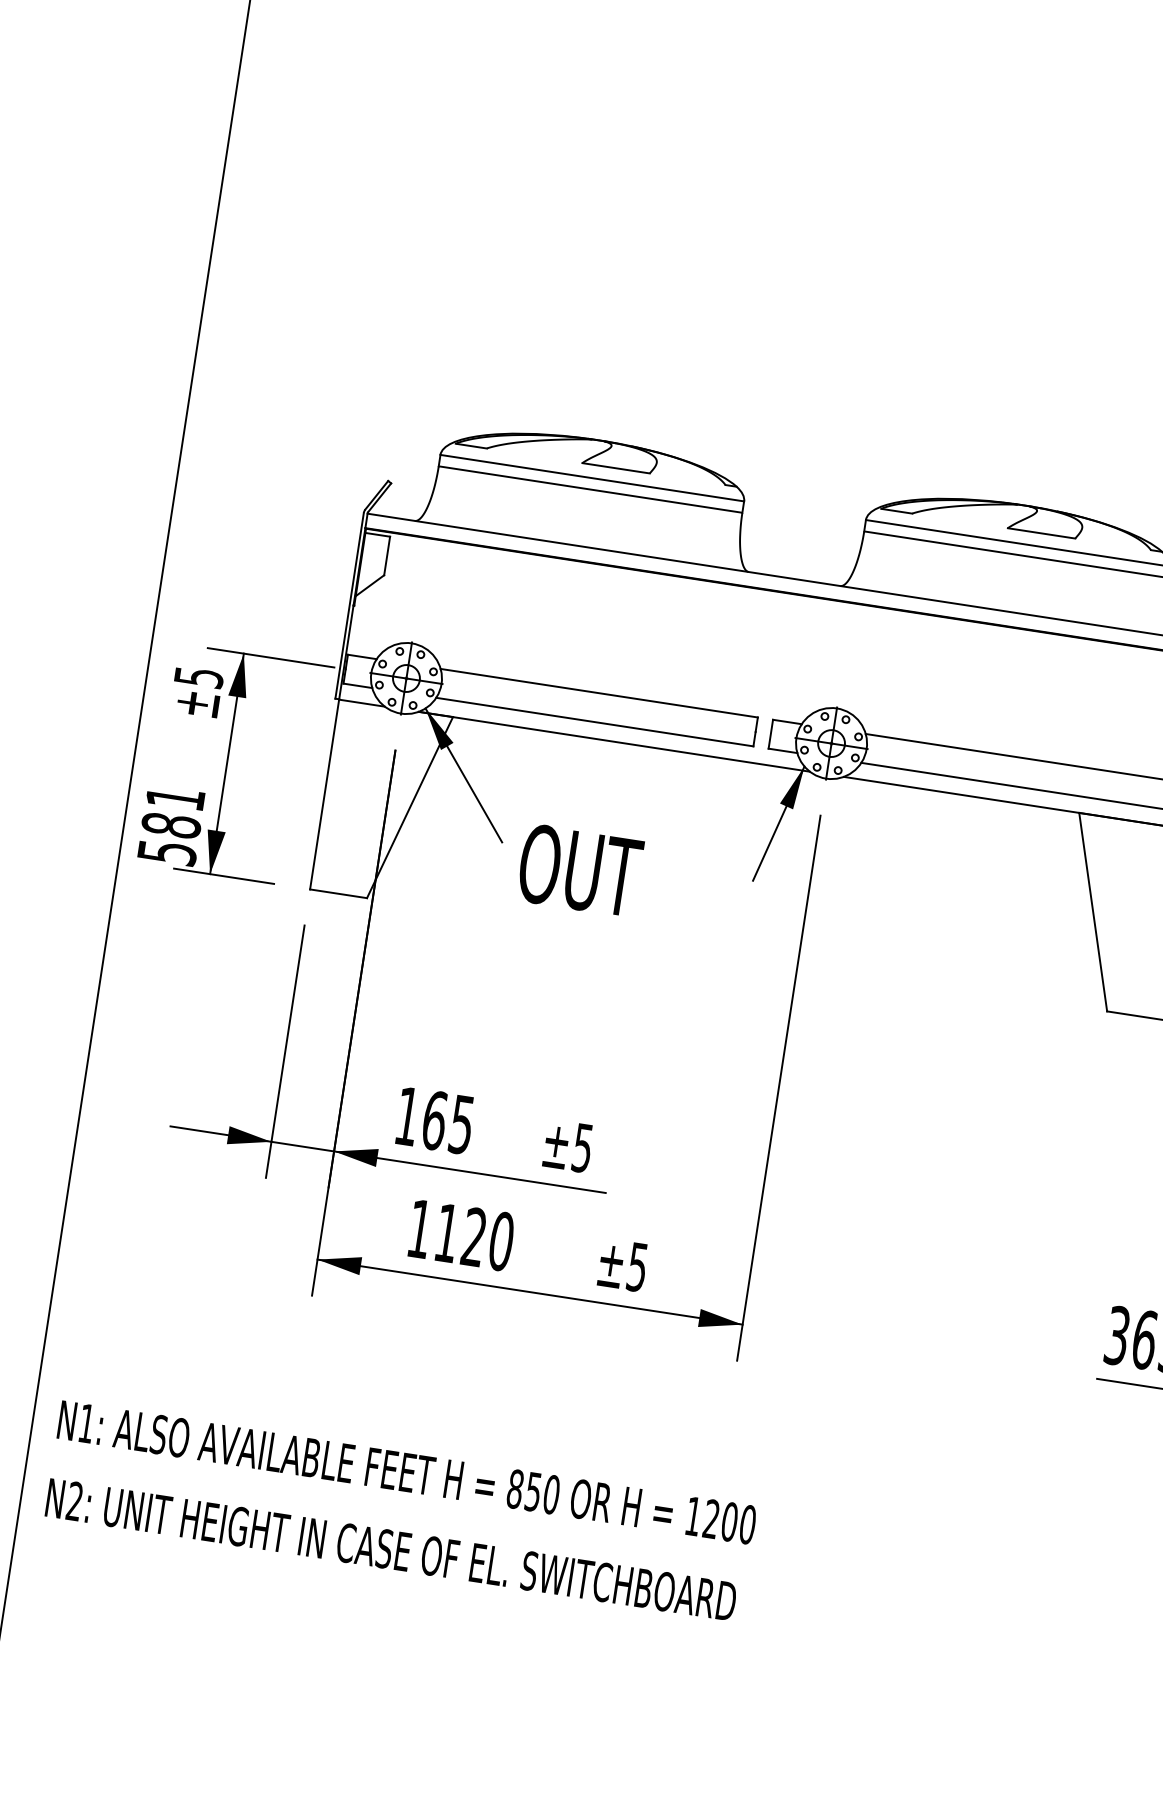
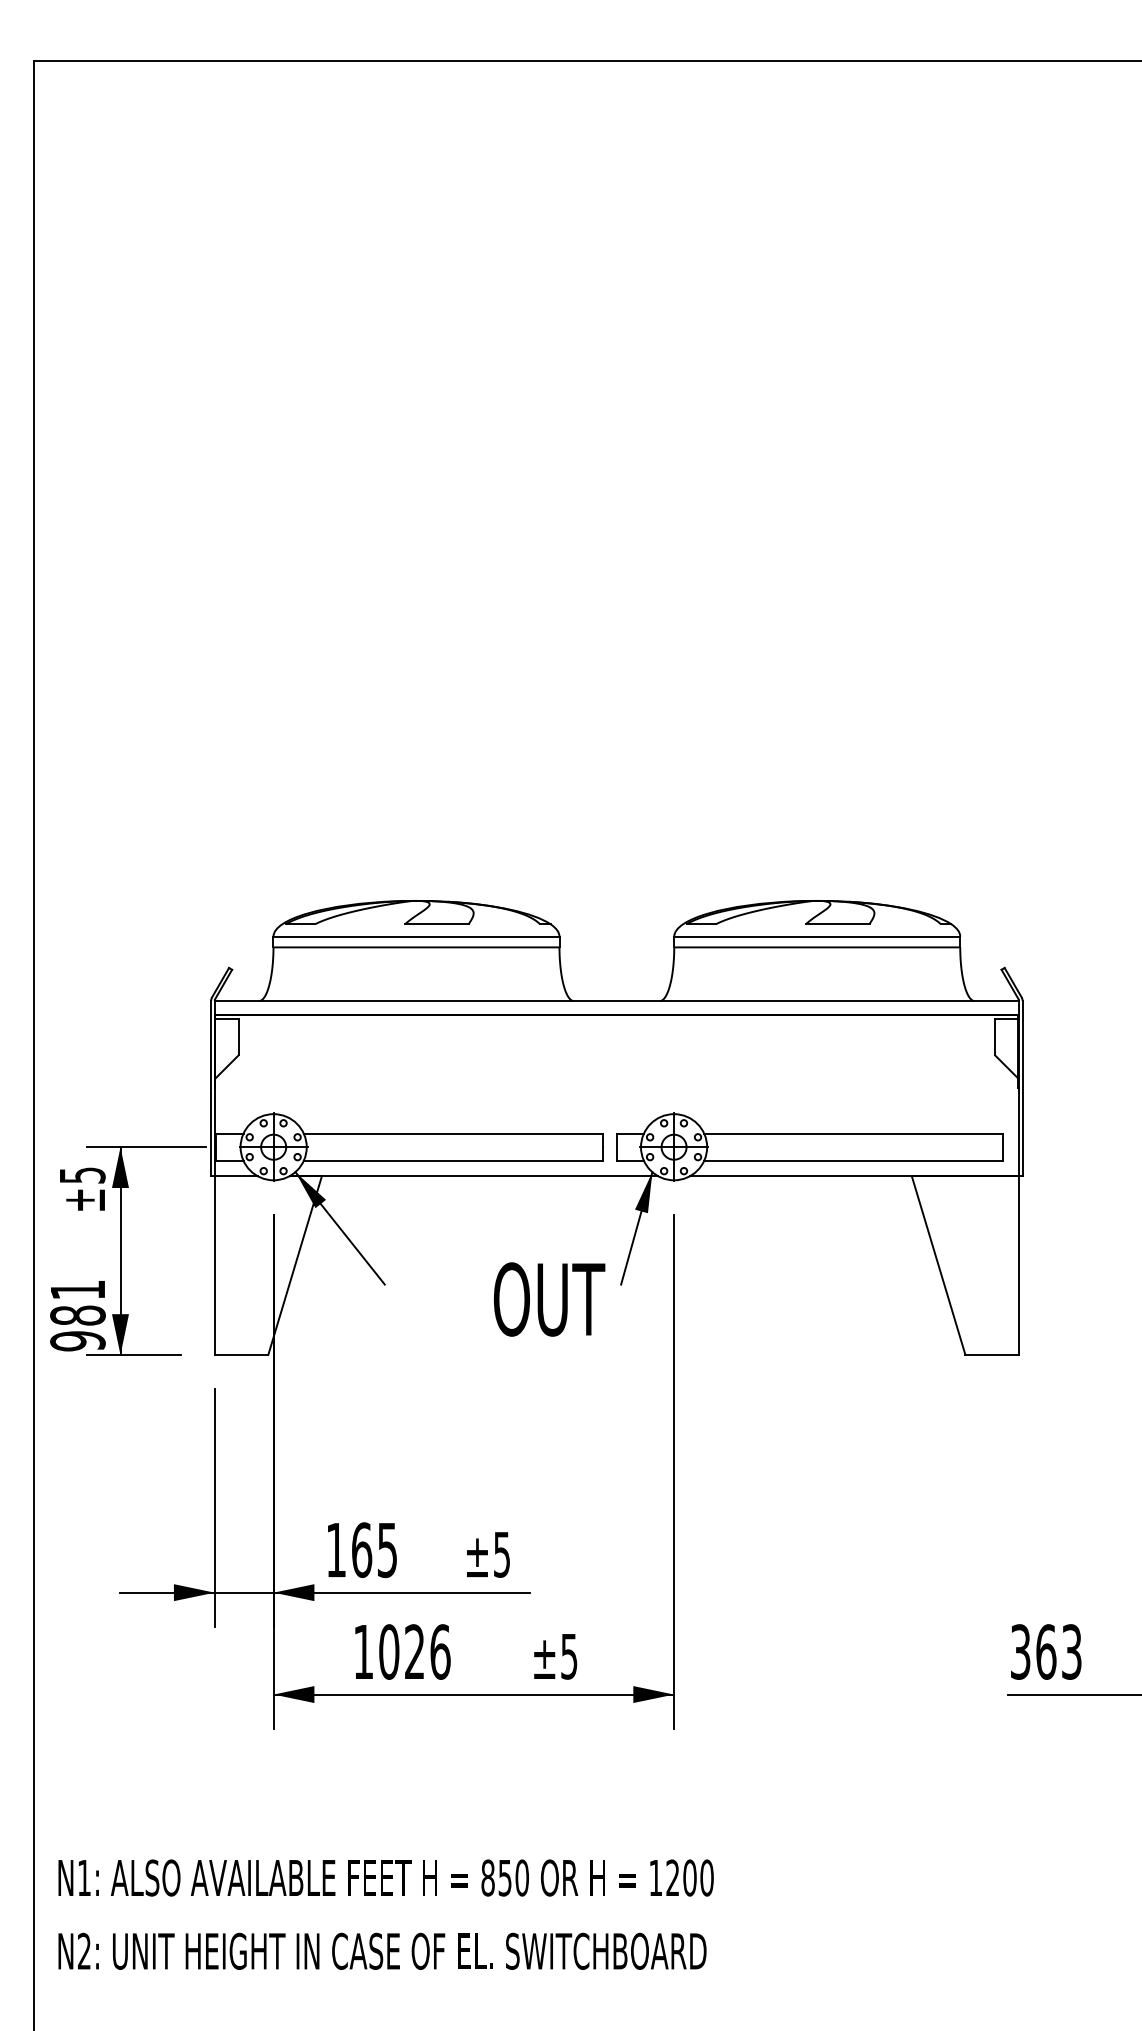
text: (166, 852) -> (77, 1341), 581 -> 981
text: (580, 870) -> (549, 1299), moved
text: (474, 1236) -> (414, 1651), 1120 -> 1026

